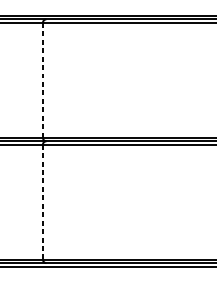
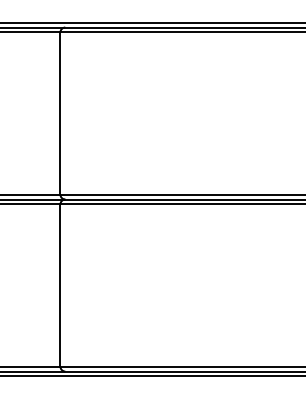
line: (42, 81) -> (60, 114), dashed -> solid
line: (42, 202) -> (60, 286), dashed -> solid

